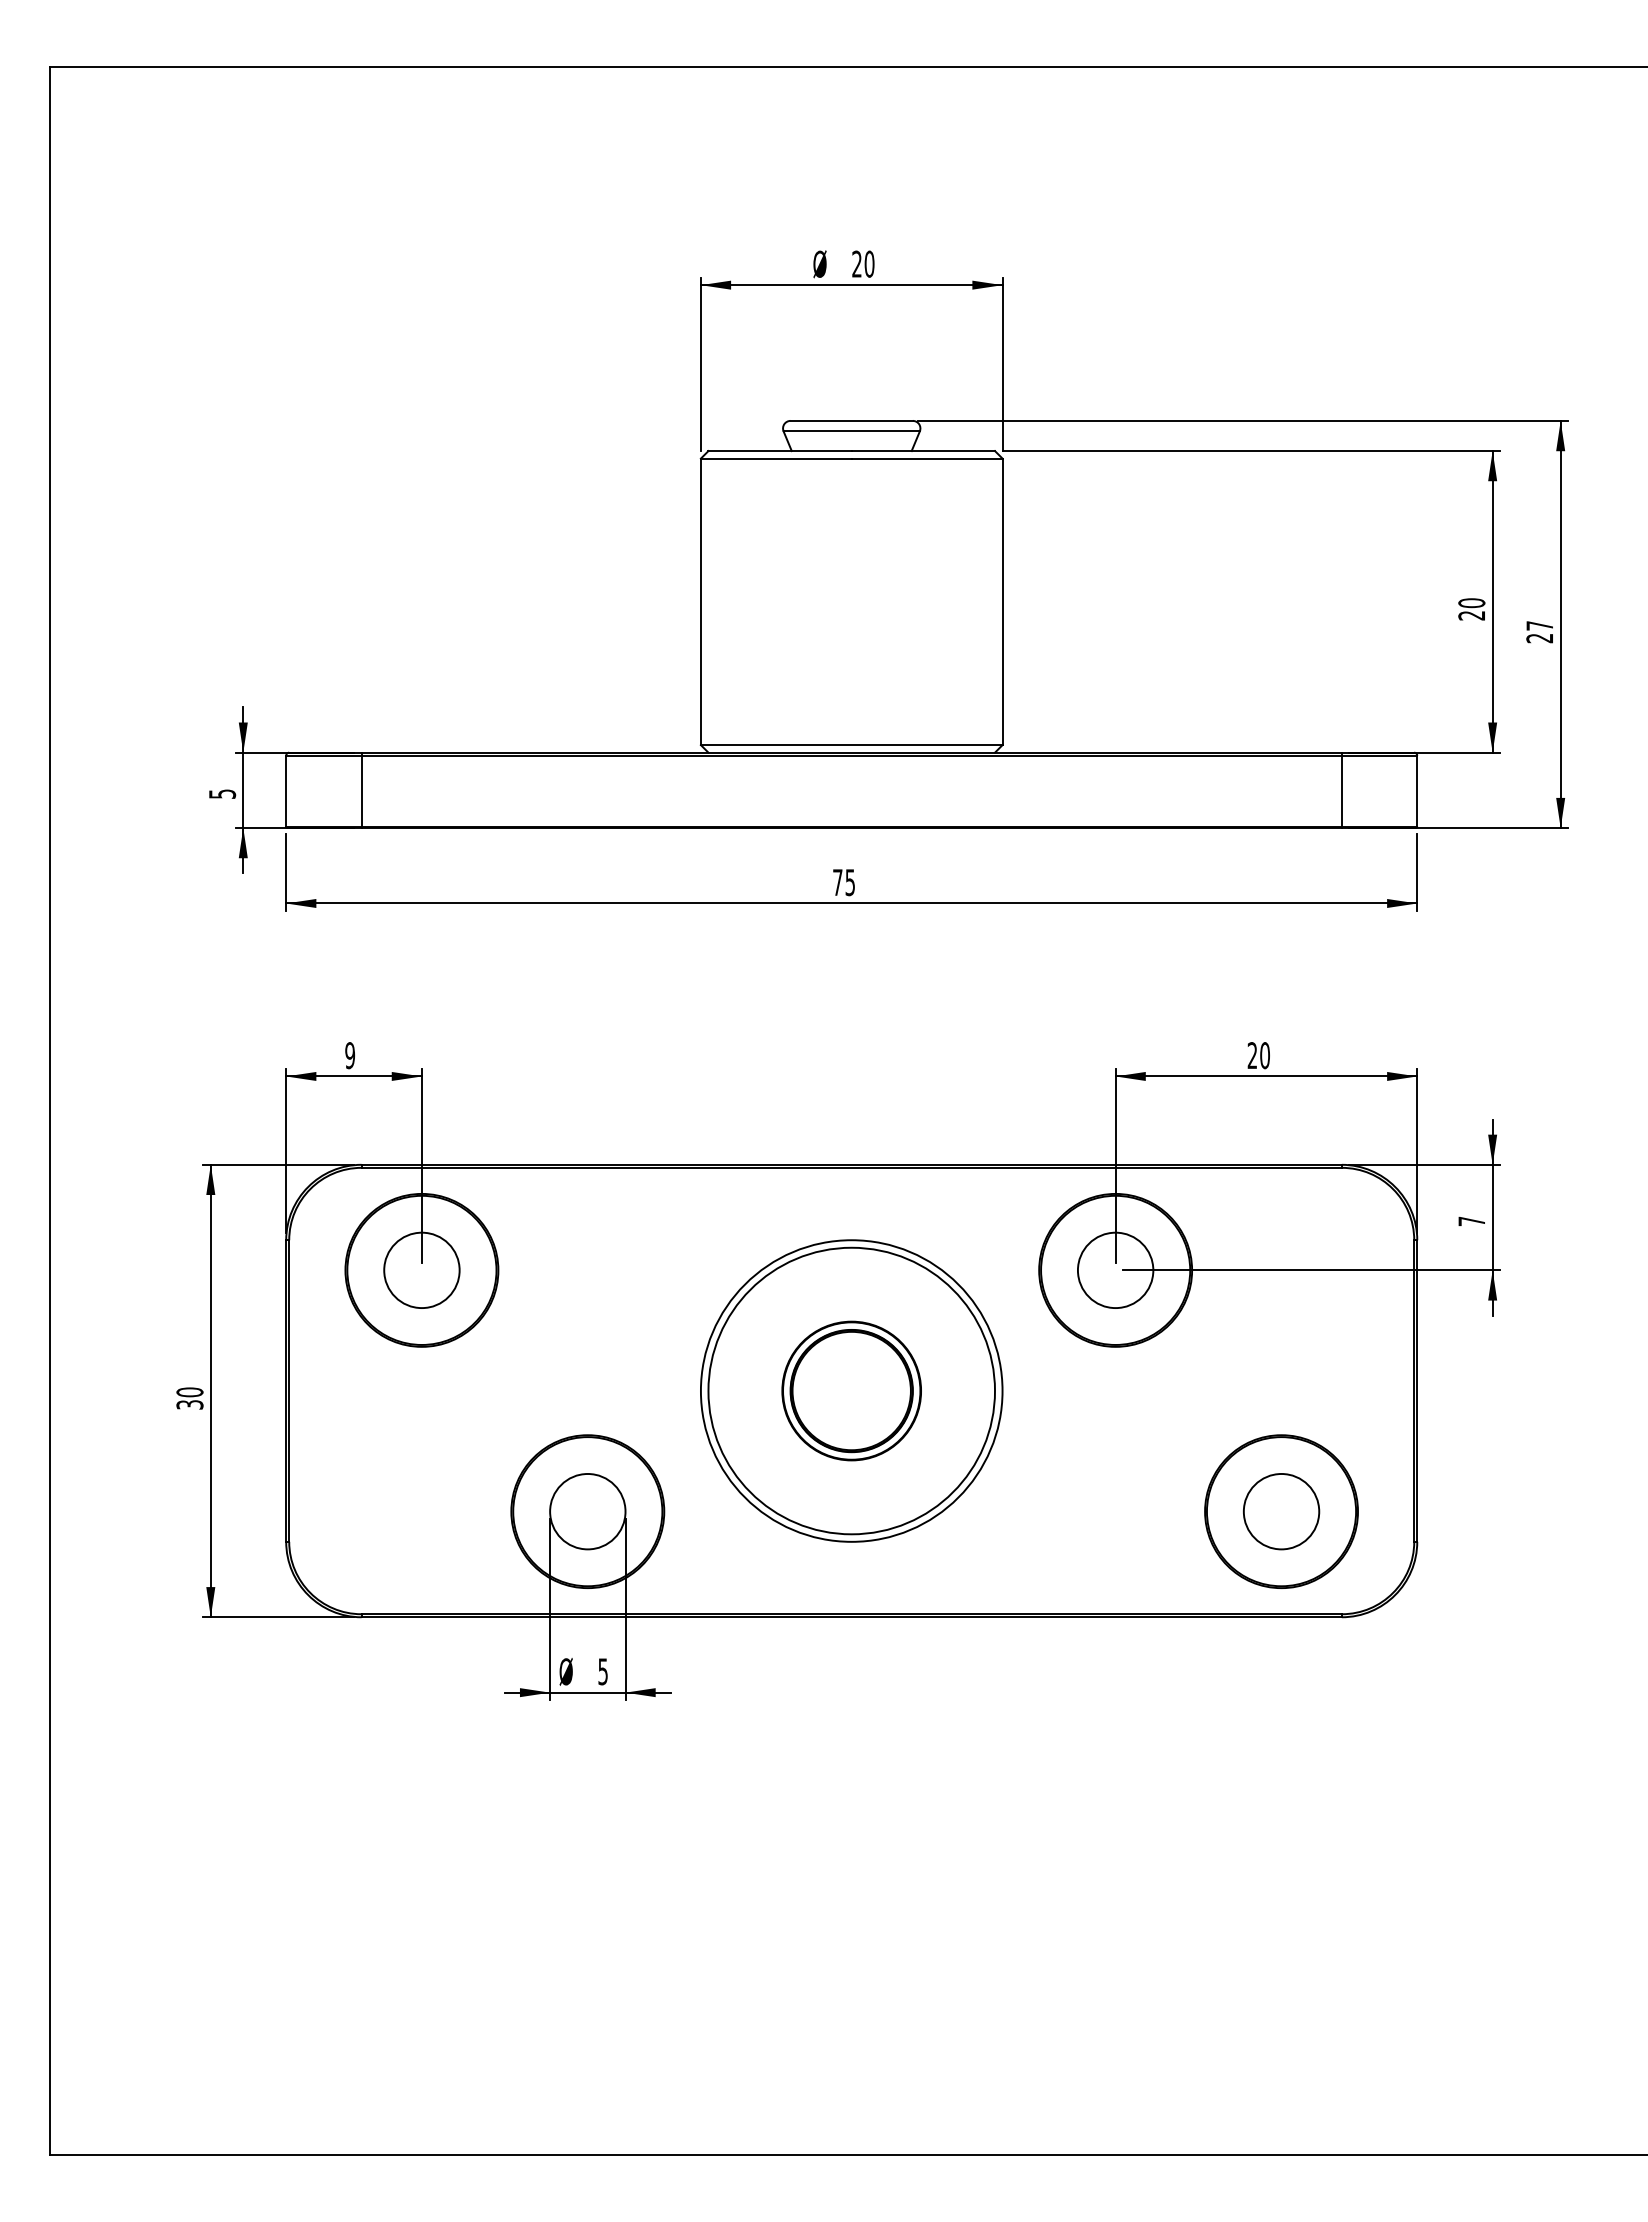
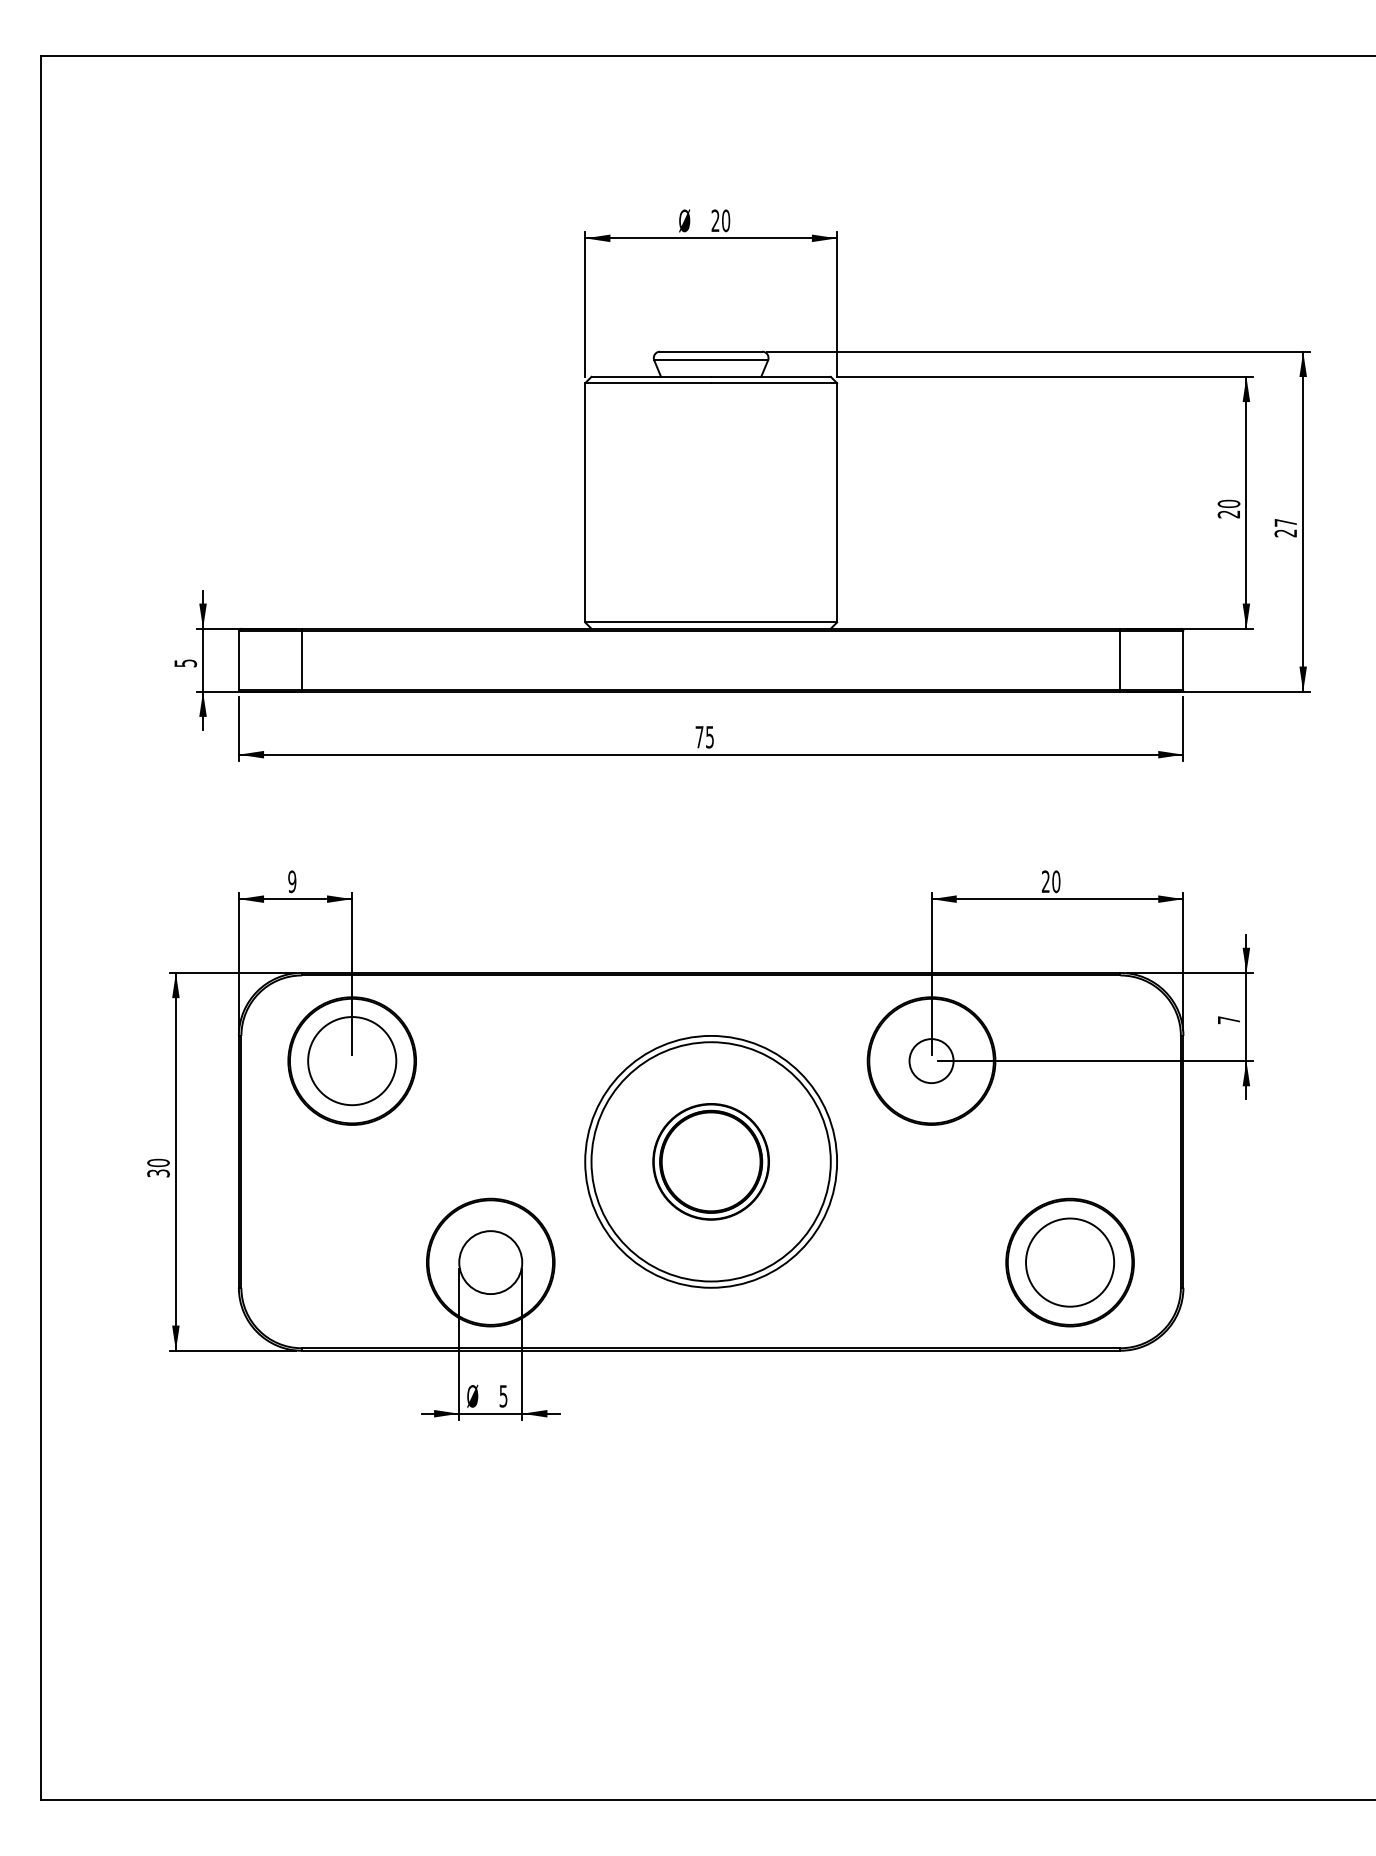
circle: (421, 1270) -> (351, 1061), size x1.4
circle: (1115, 1270) -> (931, 1061), size x0.7
circle: (1281, 1511) -> (1070, 1262), size x1.4

